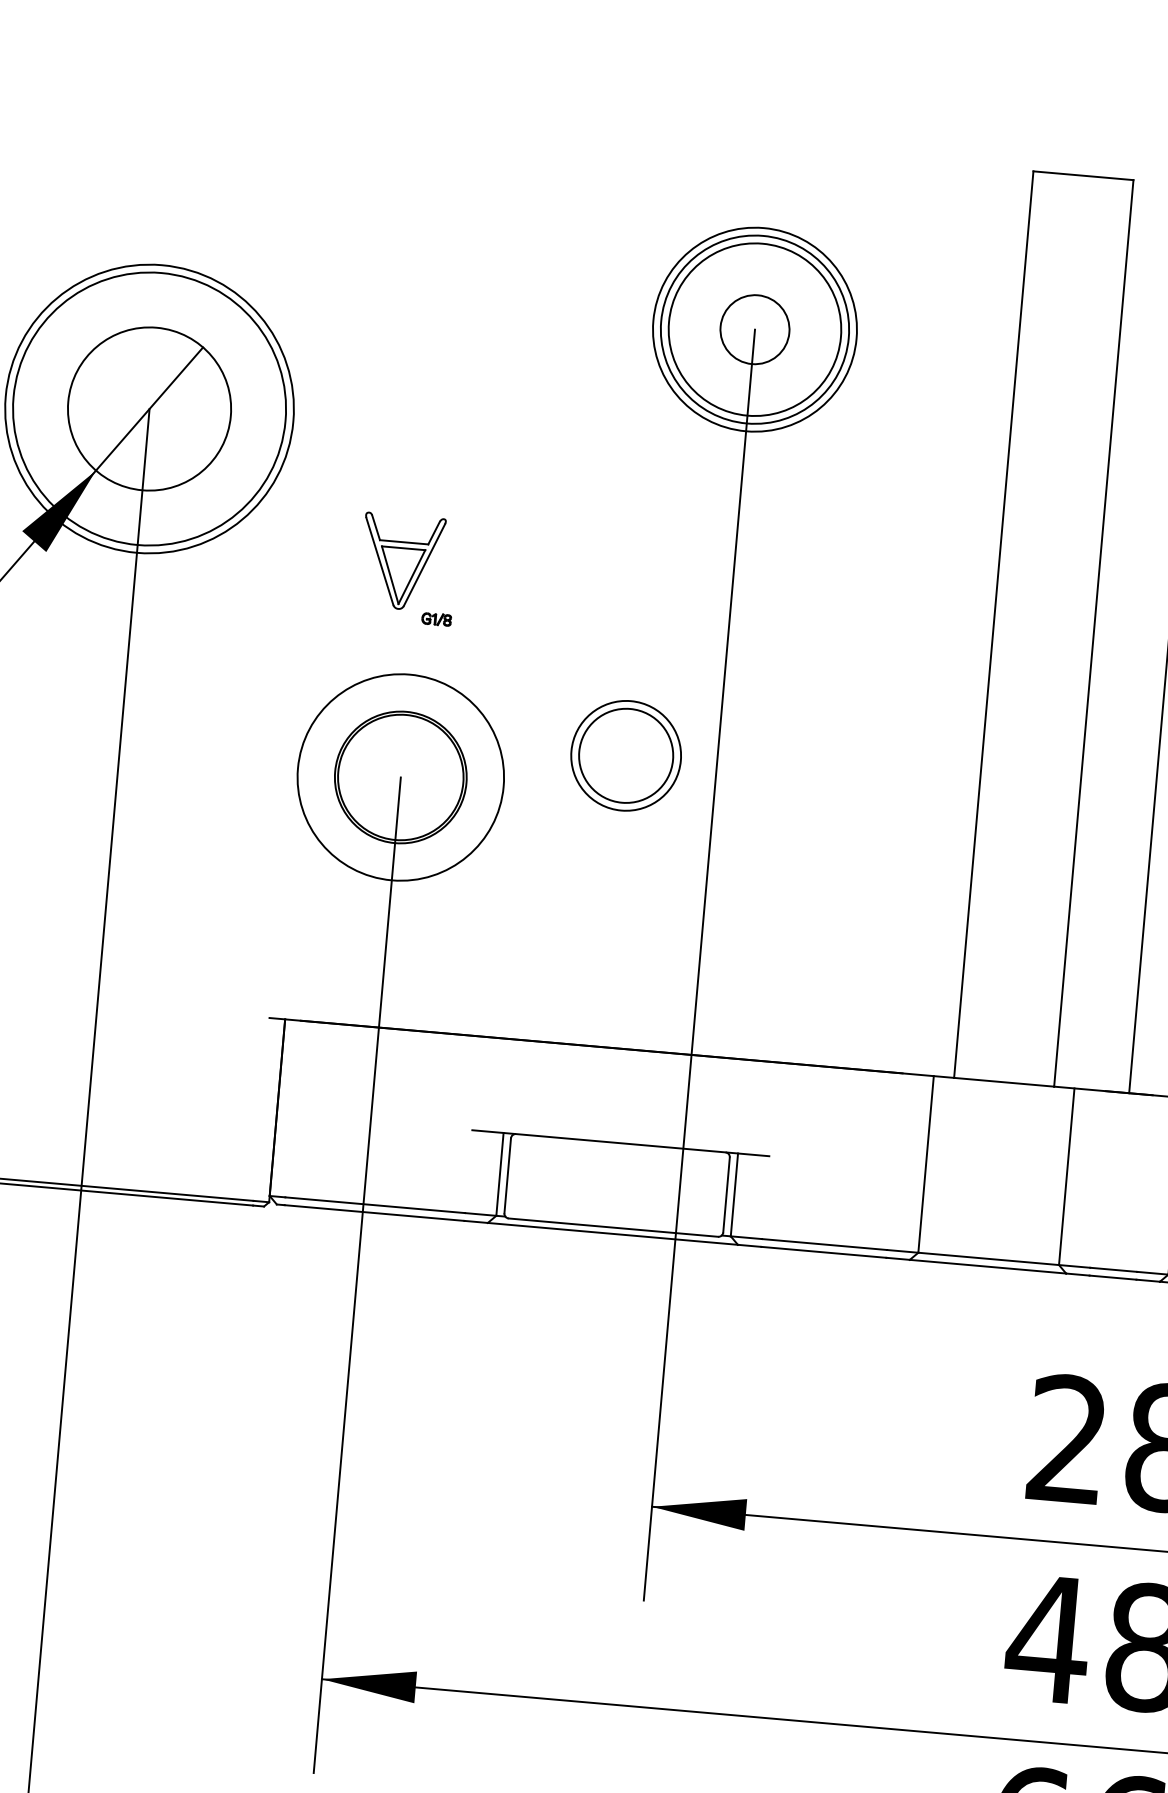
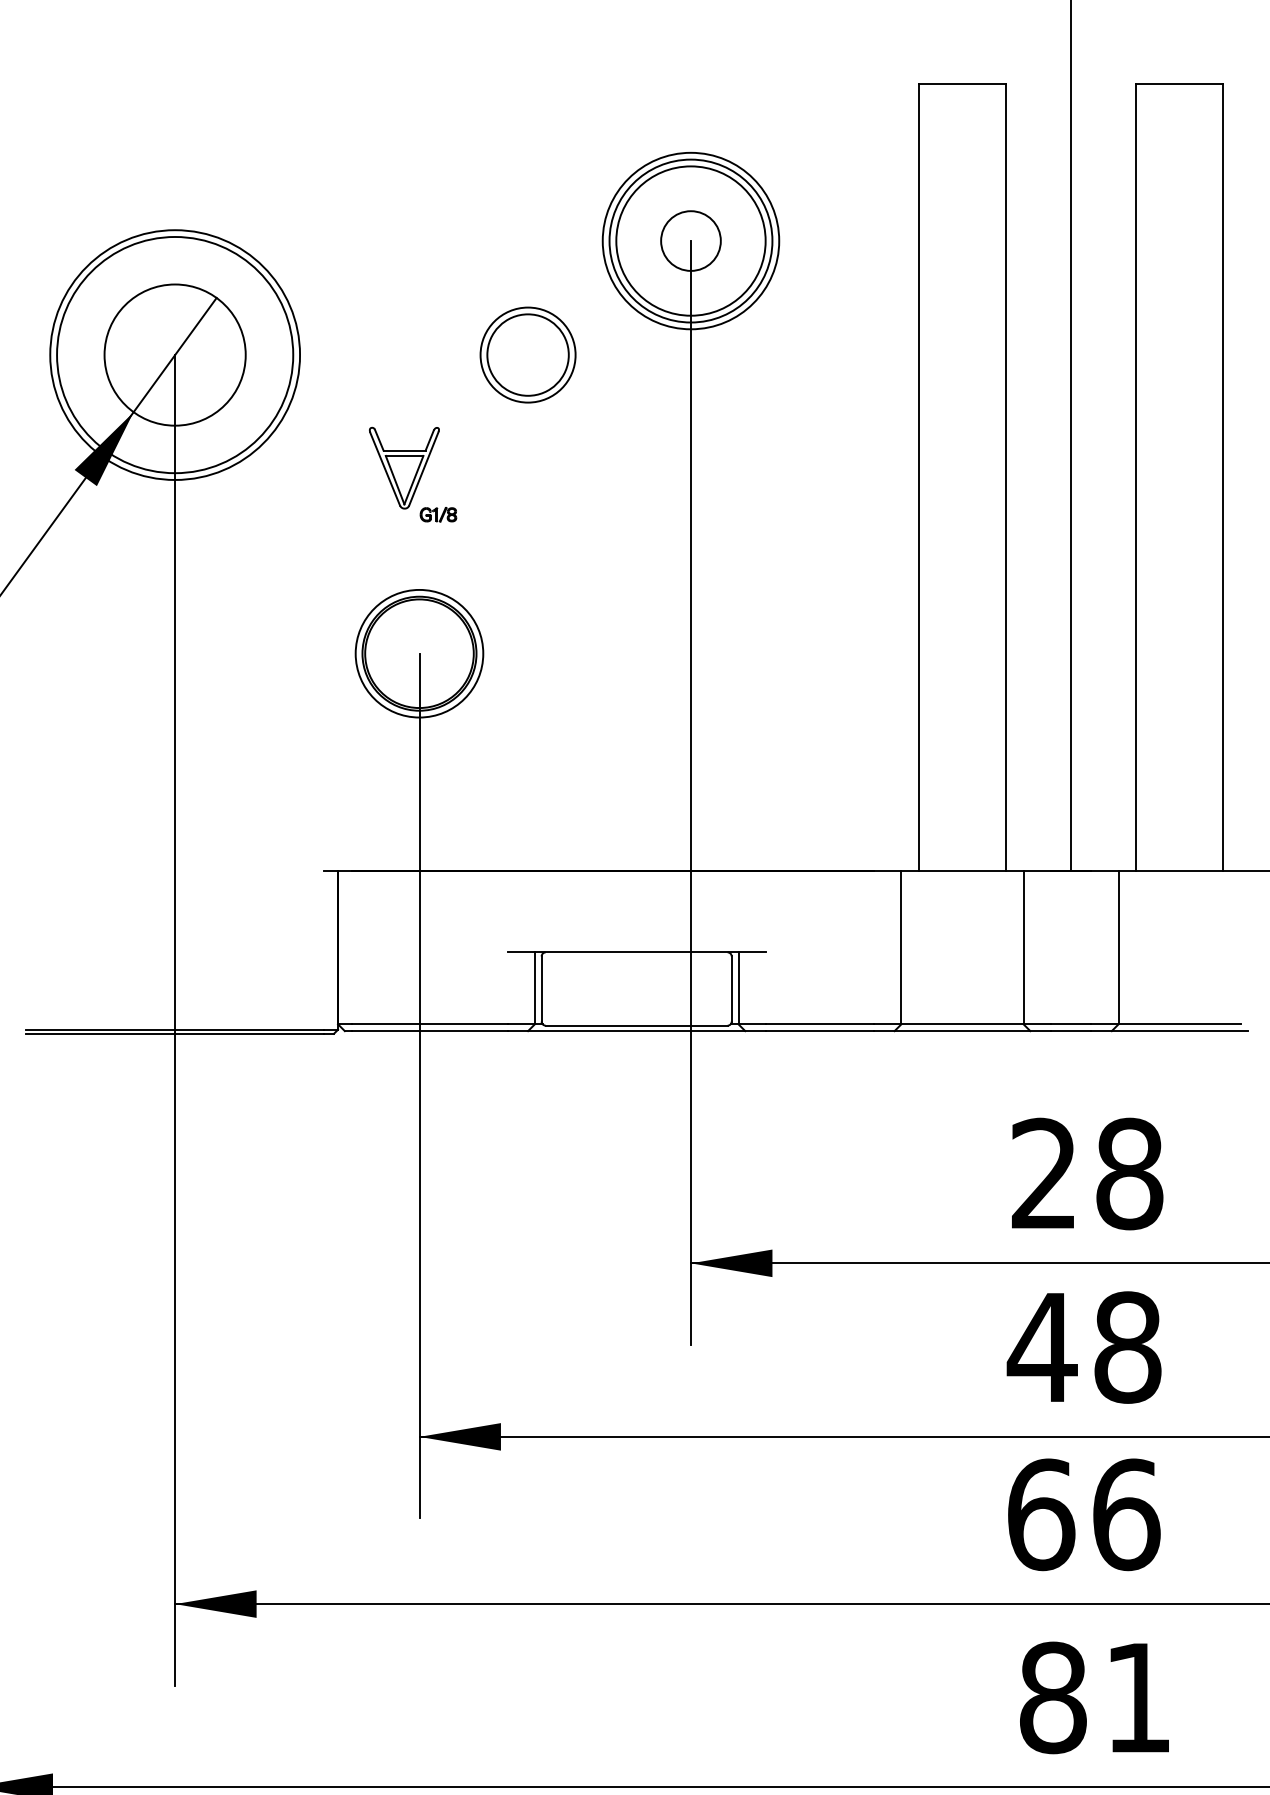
part: (436, 619) -> (438, 514), size x1.43
part: (625, 755) -> (527, 354), moved
circle: (400, 777) -> (419, 653), size x0.71

